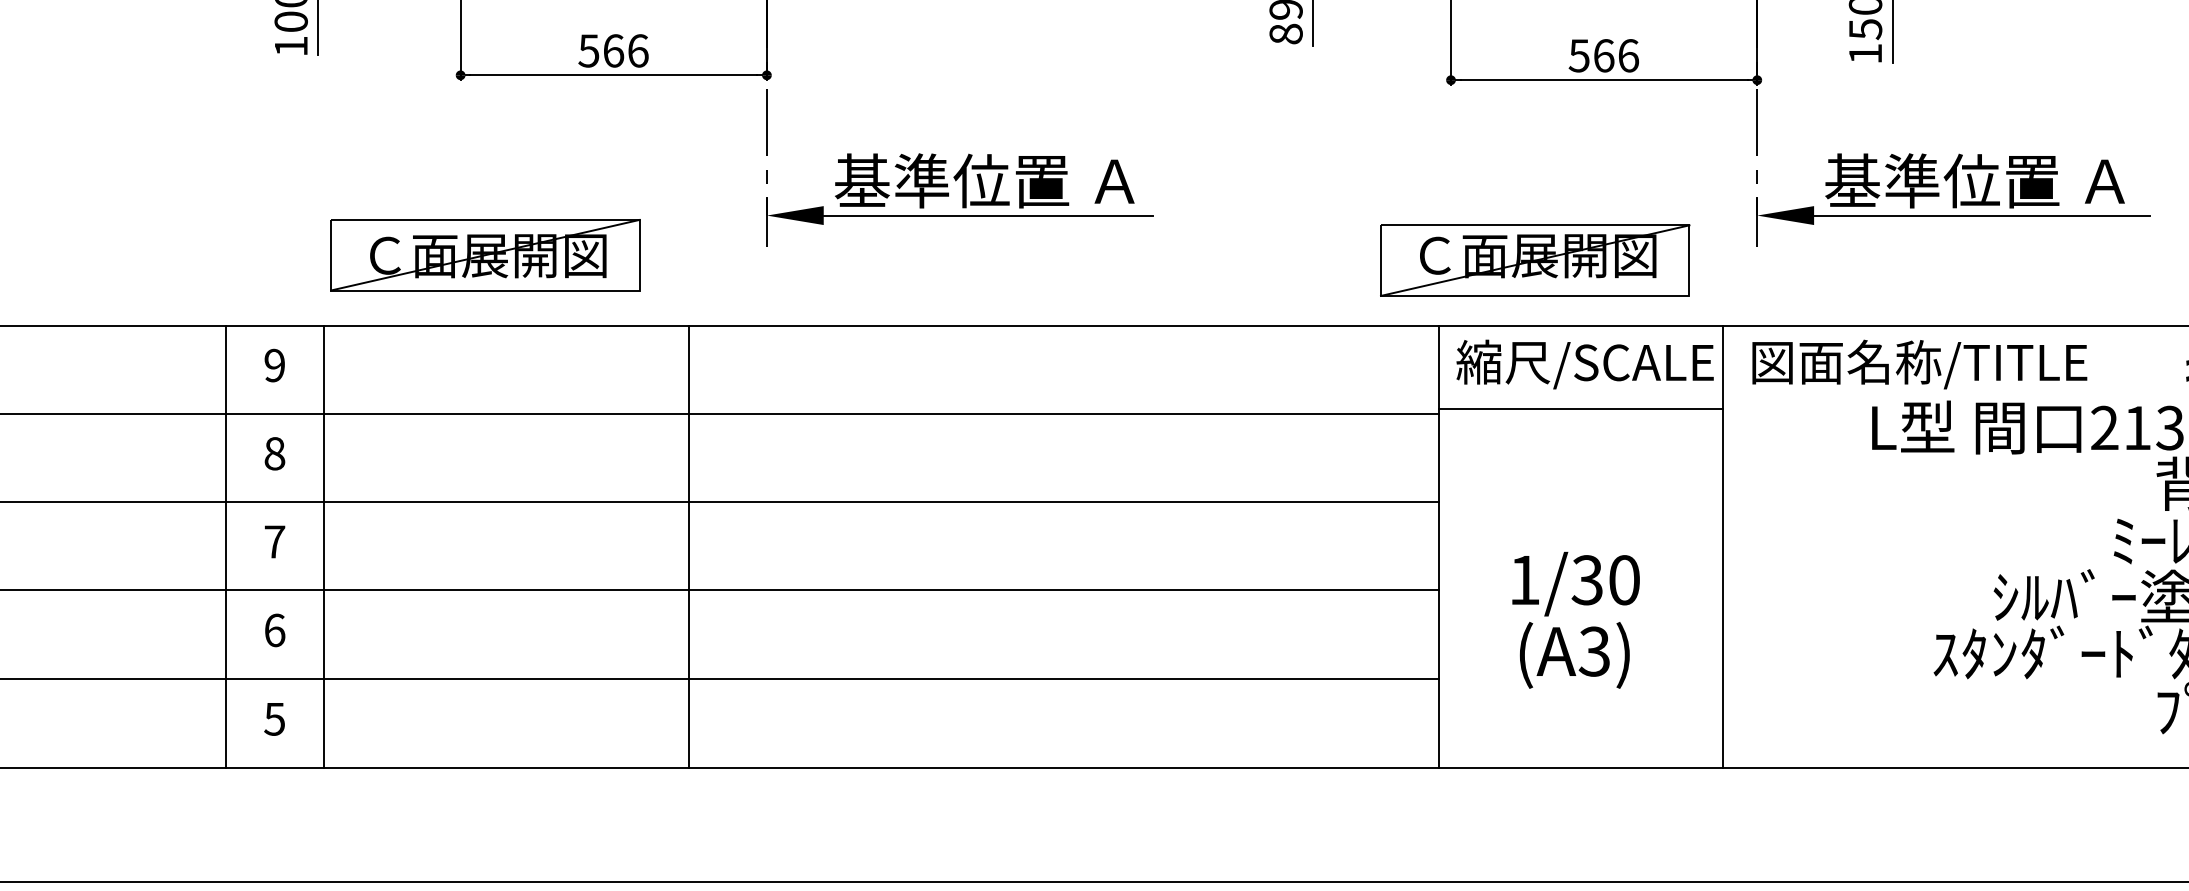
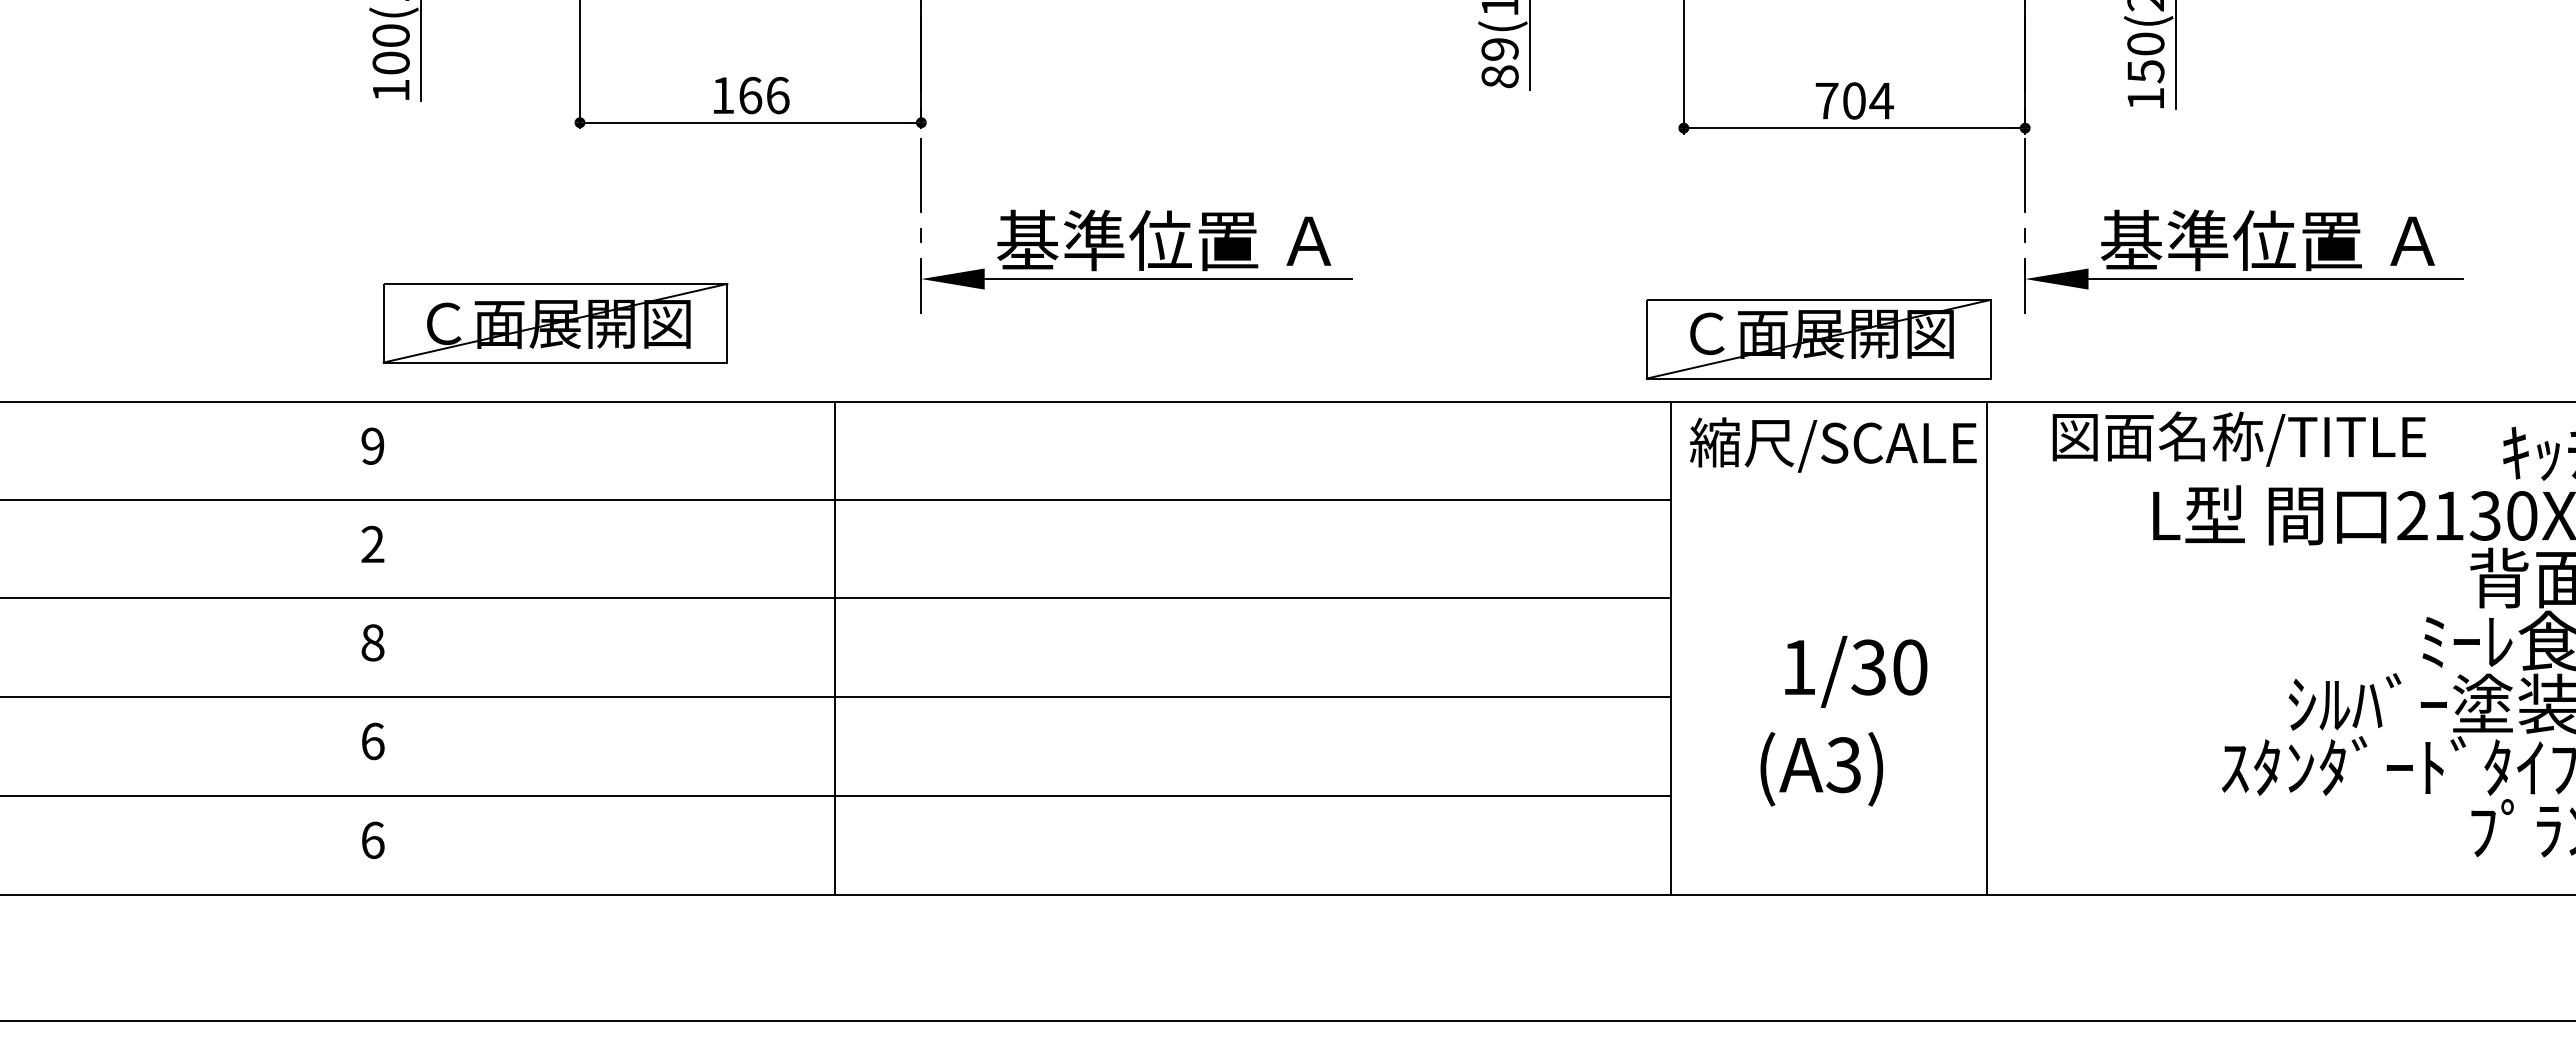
text: (588, 50) -> (722, 95), 566 -> 166
text: (1604, 55) -> (1854, 100), 566 -> 704
part: (485, 255) -> (555, 323), moved
part: (1535, 260) -> (1818, 339), moved
text: (1919, 364) -> (2238, 438), moved
line: (1580, 408) -> (1828, 494), removed
text: (274, 453) -> (372, 544), 8 -> 2
text: (274, 541) -> (372, 642), 7 -> 8
line: (226, 546) -> (318, 647), removed
line: (323, 546) -> (427, 647), removed
text: (1576, 583) -> (1856, 671), moved
text: (274, 719) -> (372, 840), 5 -> 6

